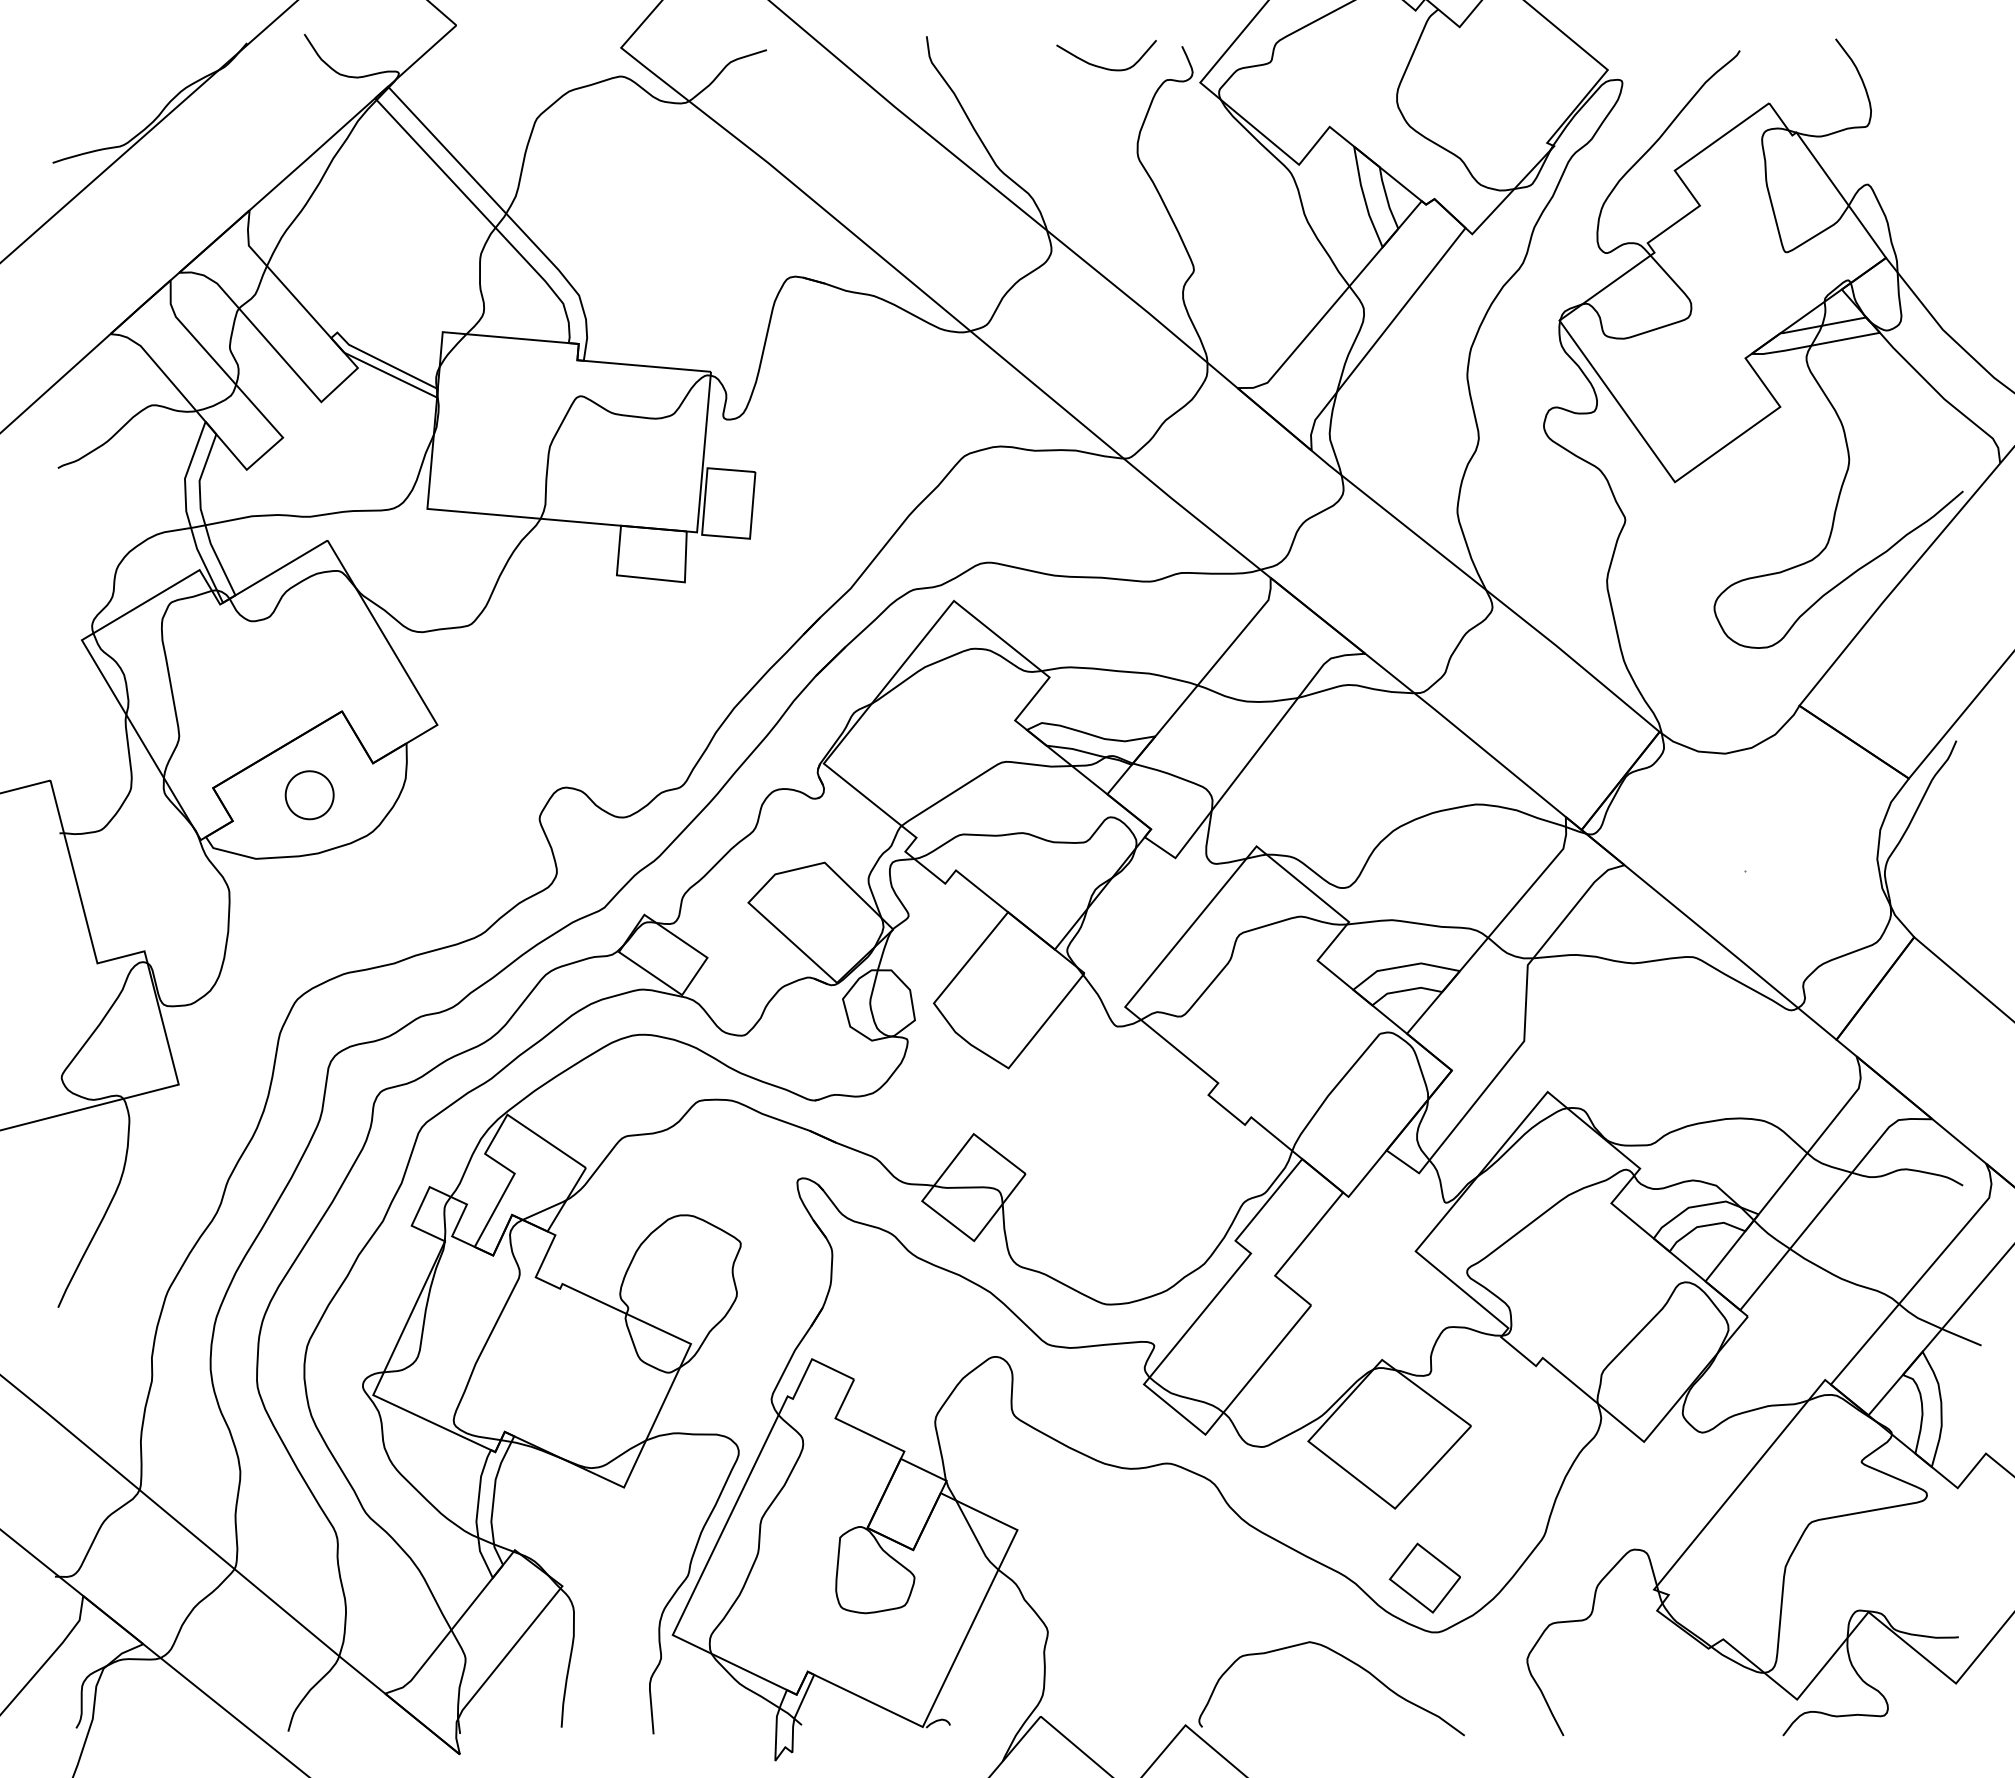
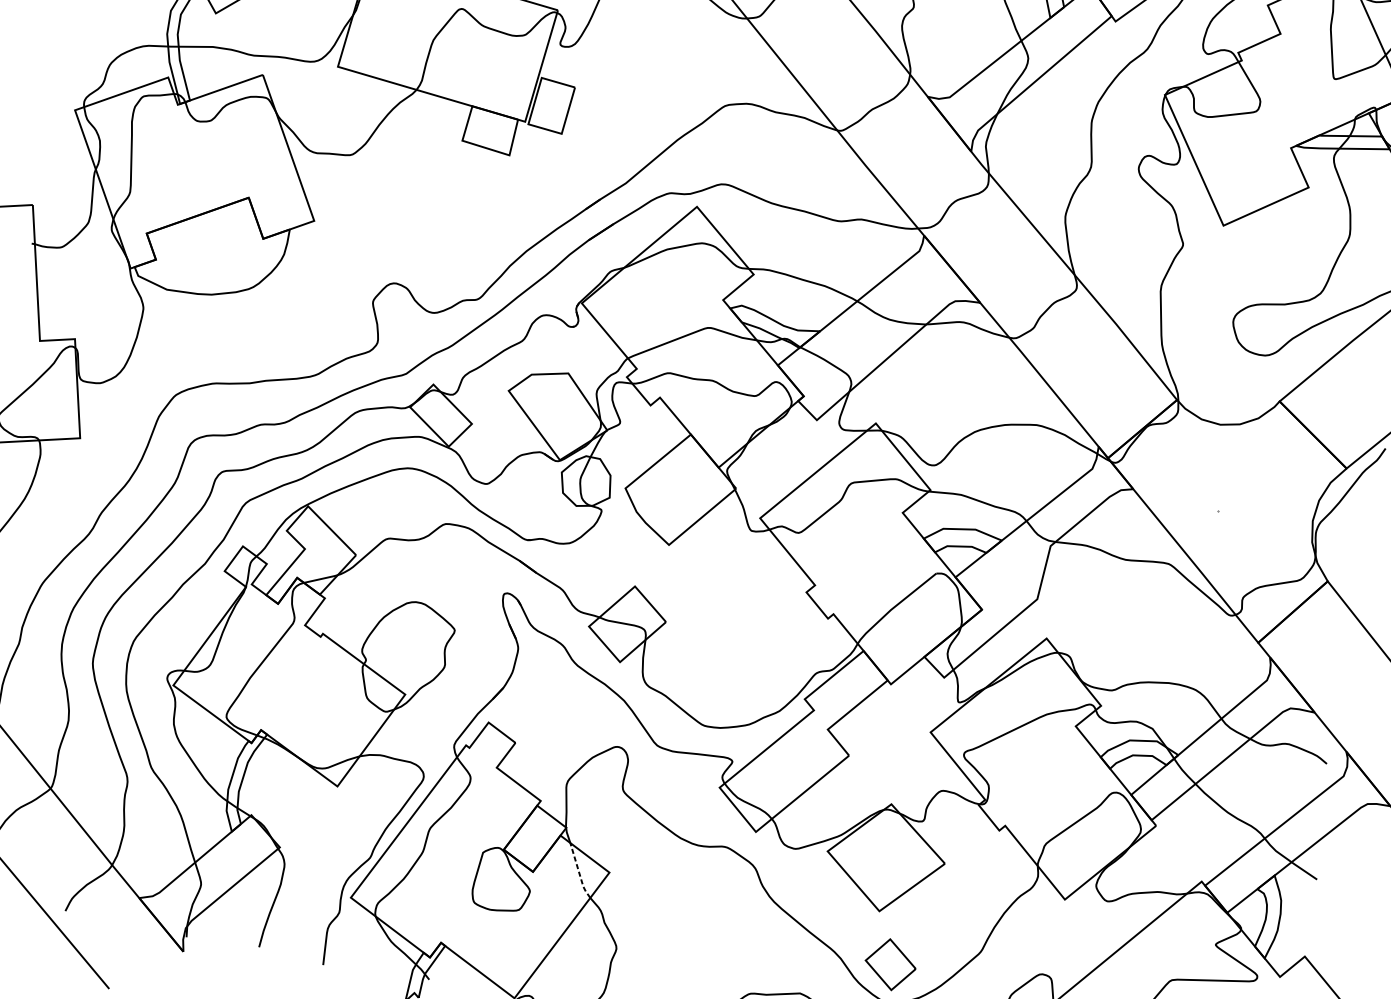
part: (309, 795) -> (213, 252), removed
line: (976, 1537) -> (579, 872), solid -> dashed

